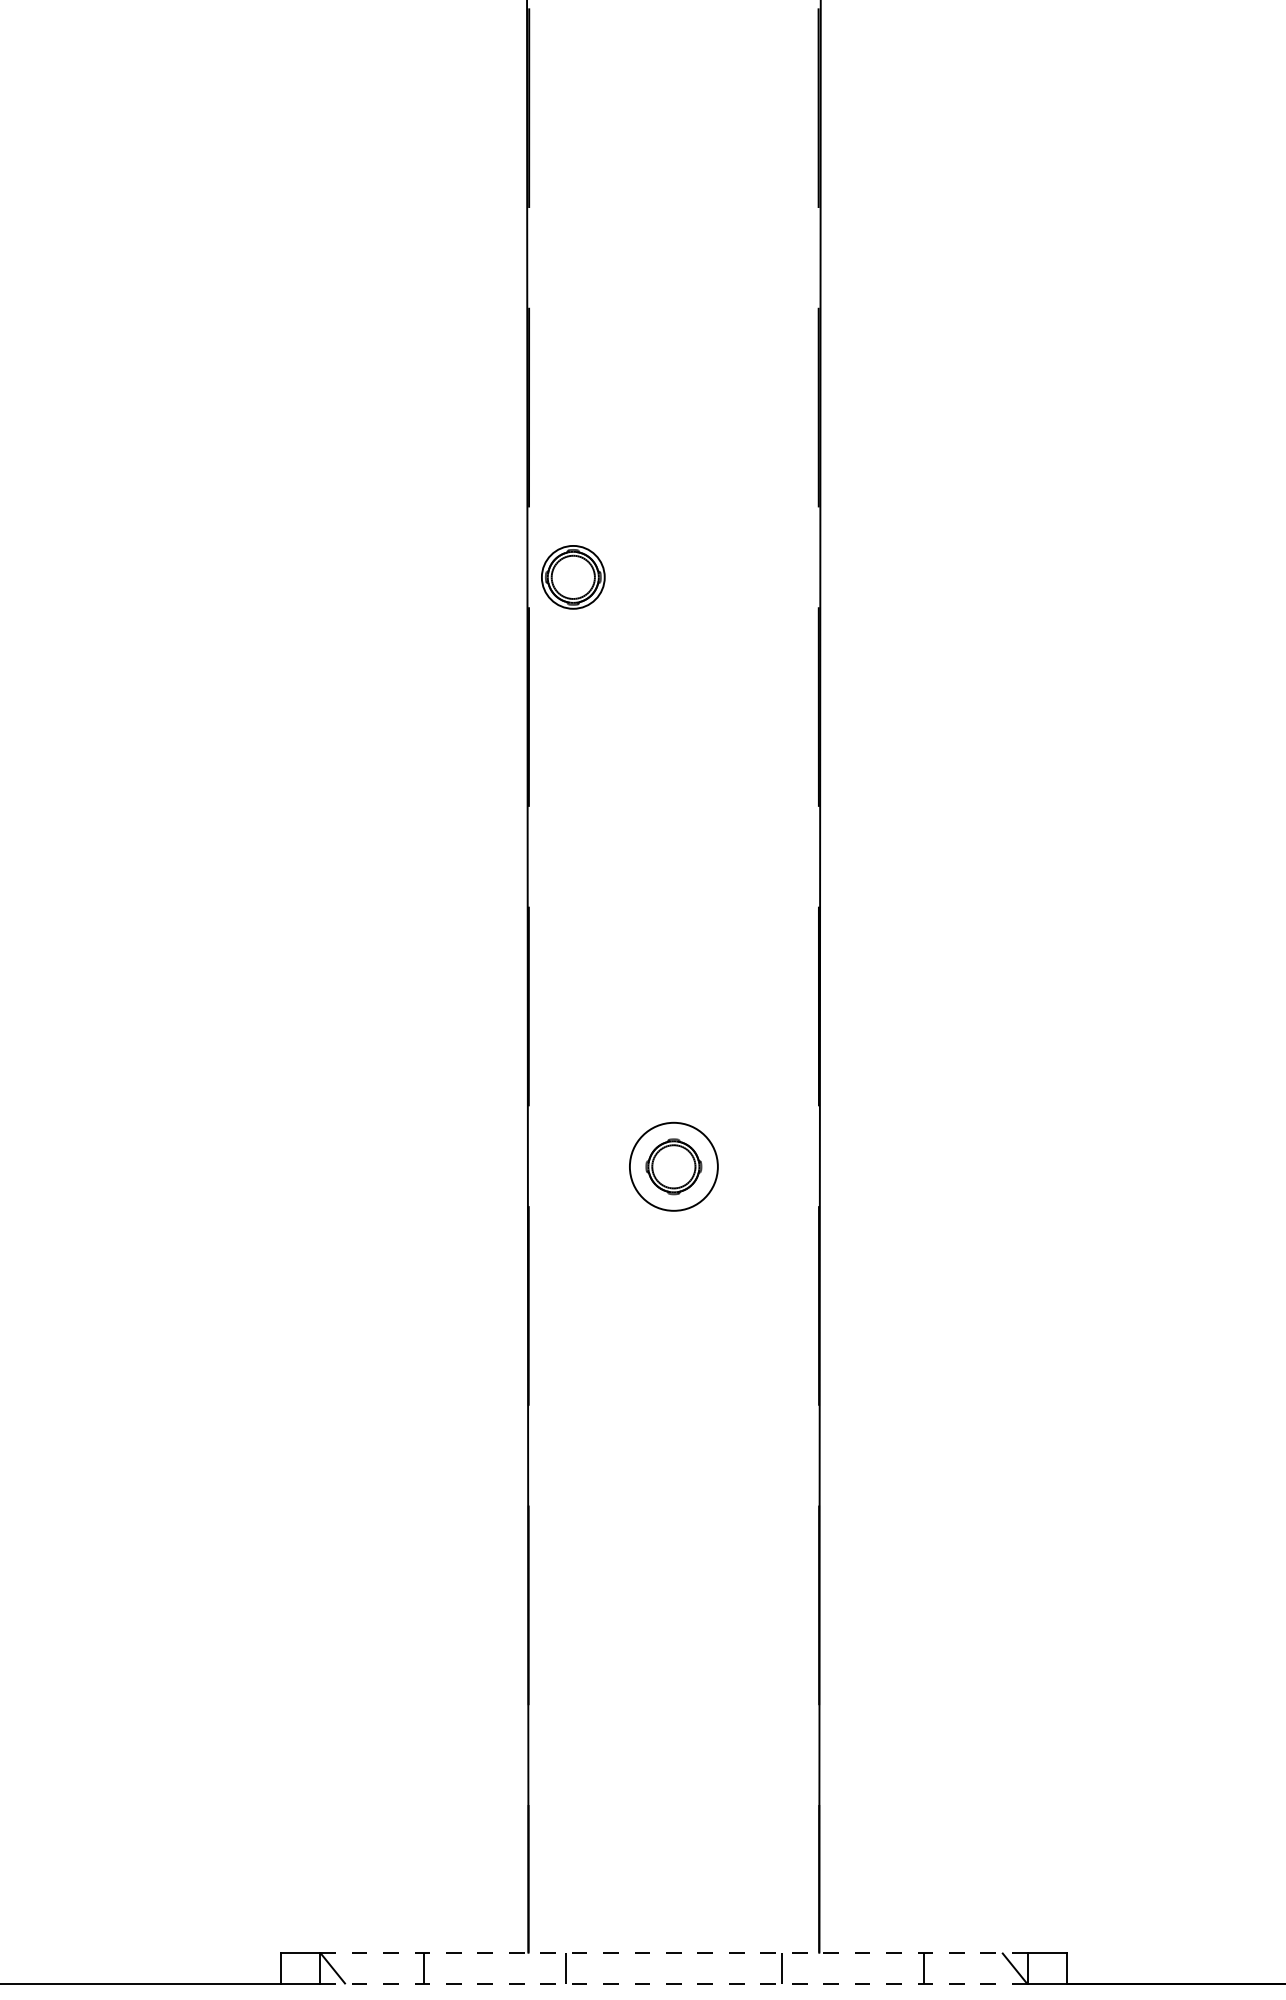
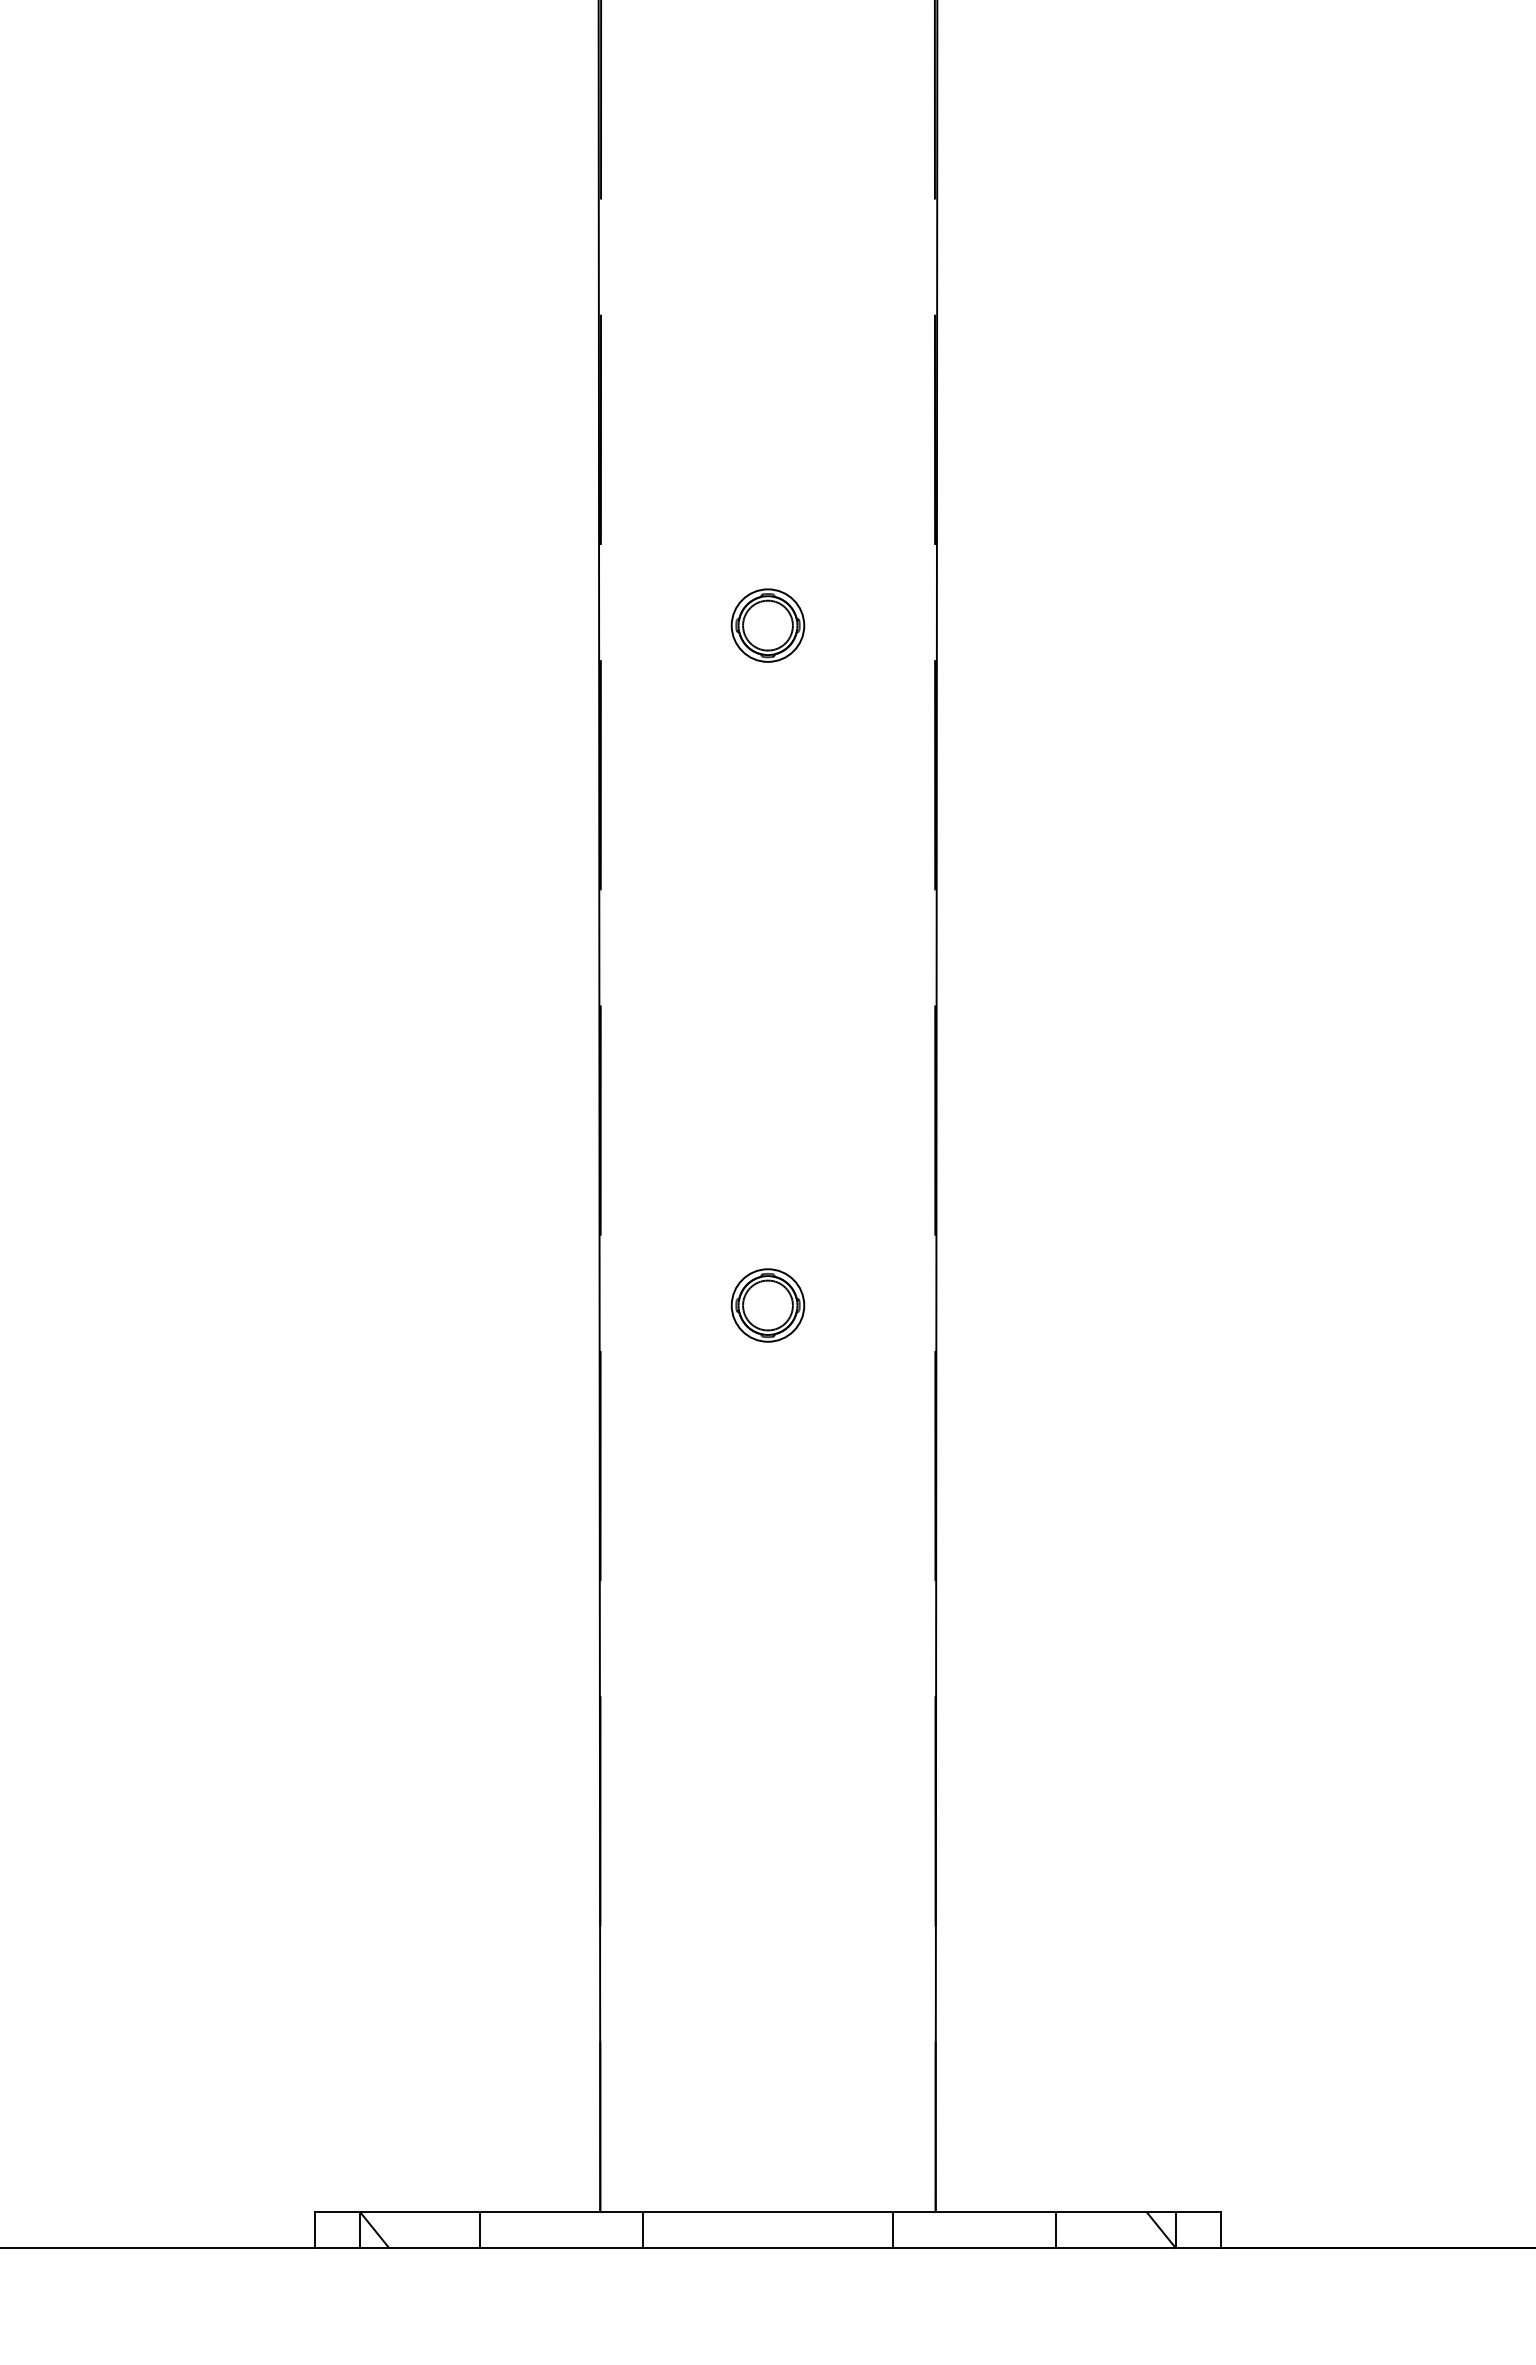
part: (572, 577) -> (767, 625), moved
circle: (673, 1166) -> (767, 1305), size x0.71
line: (674, 1953) -> (768, 2212), dashed -> solid
line: (674, 1984) -> (768, 2248), dashed -> solid

